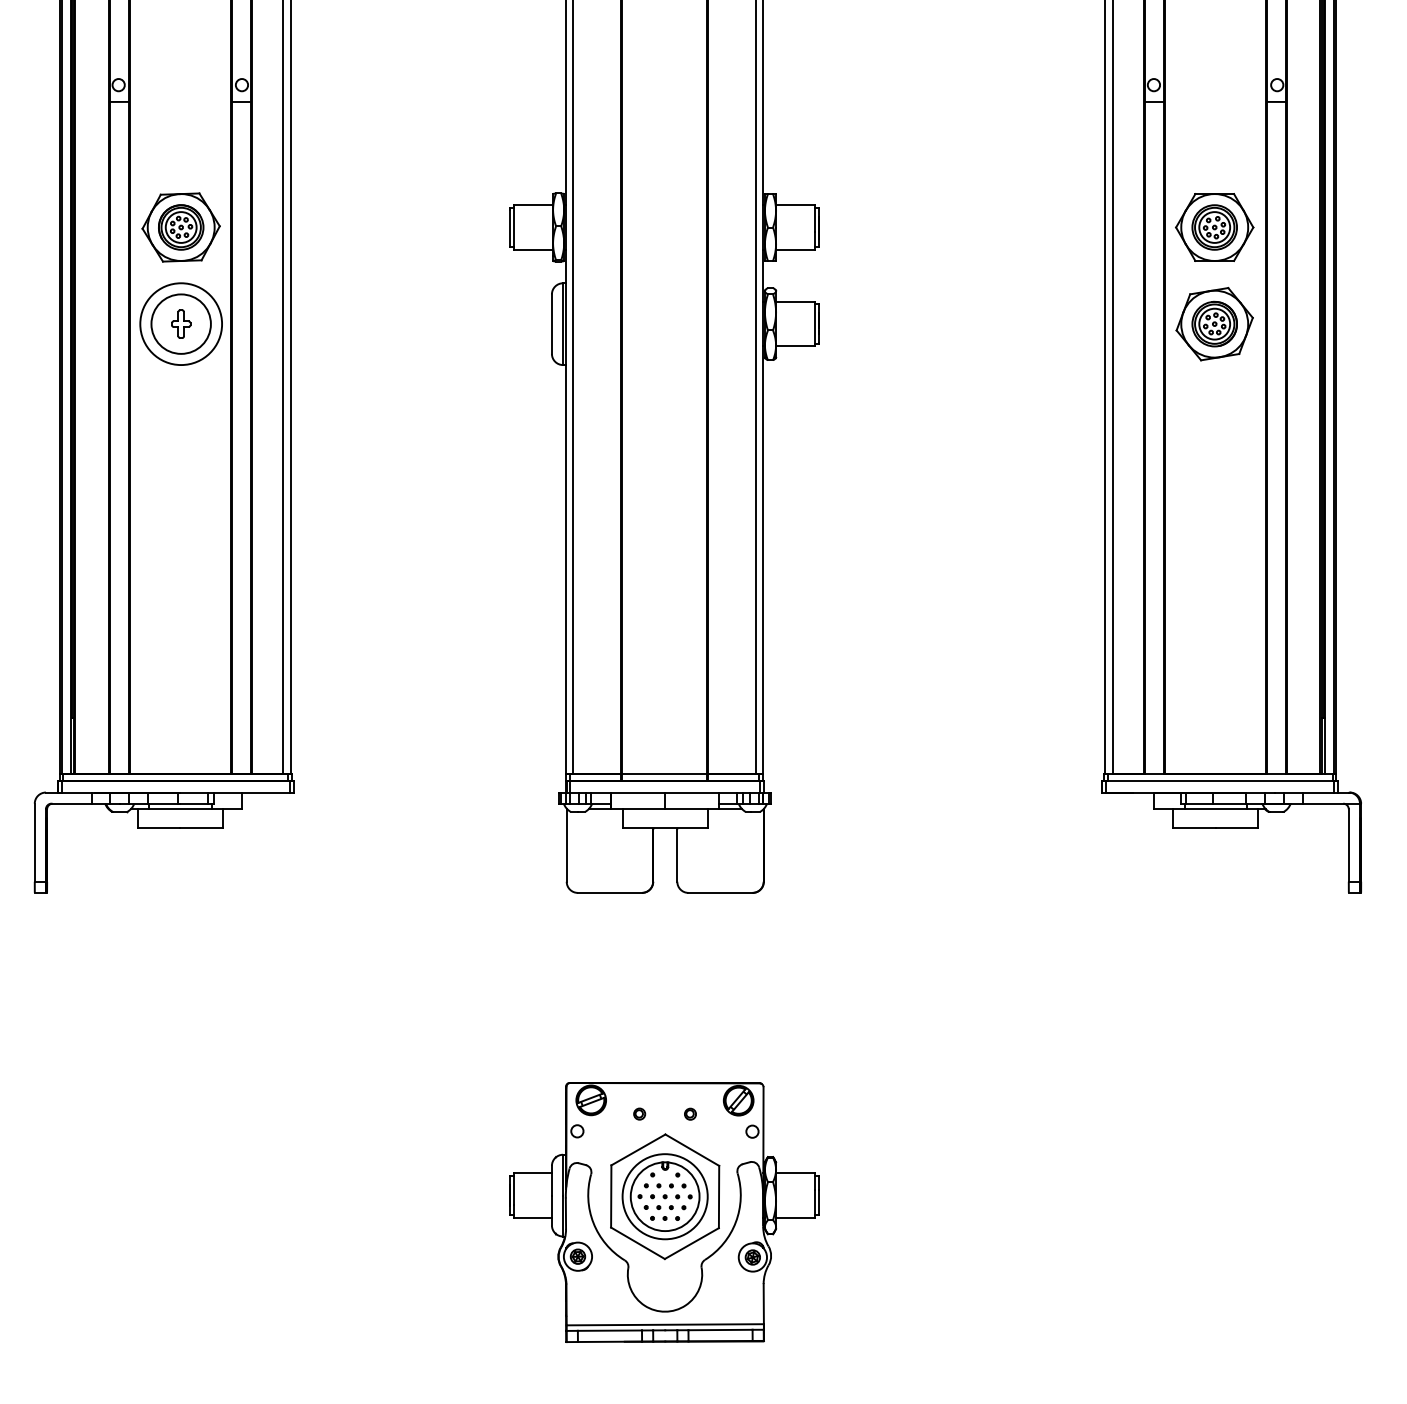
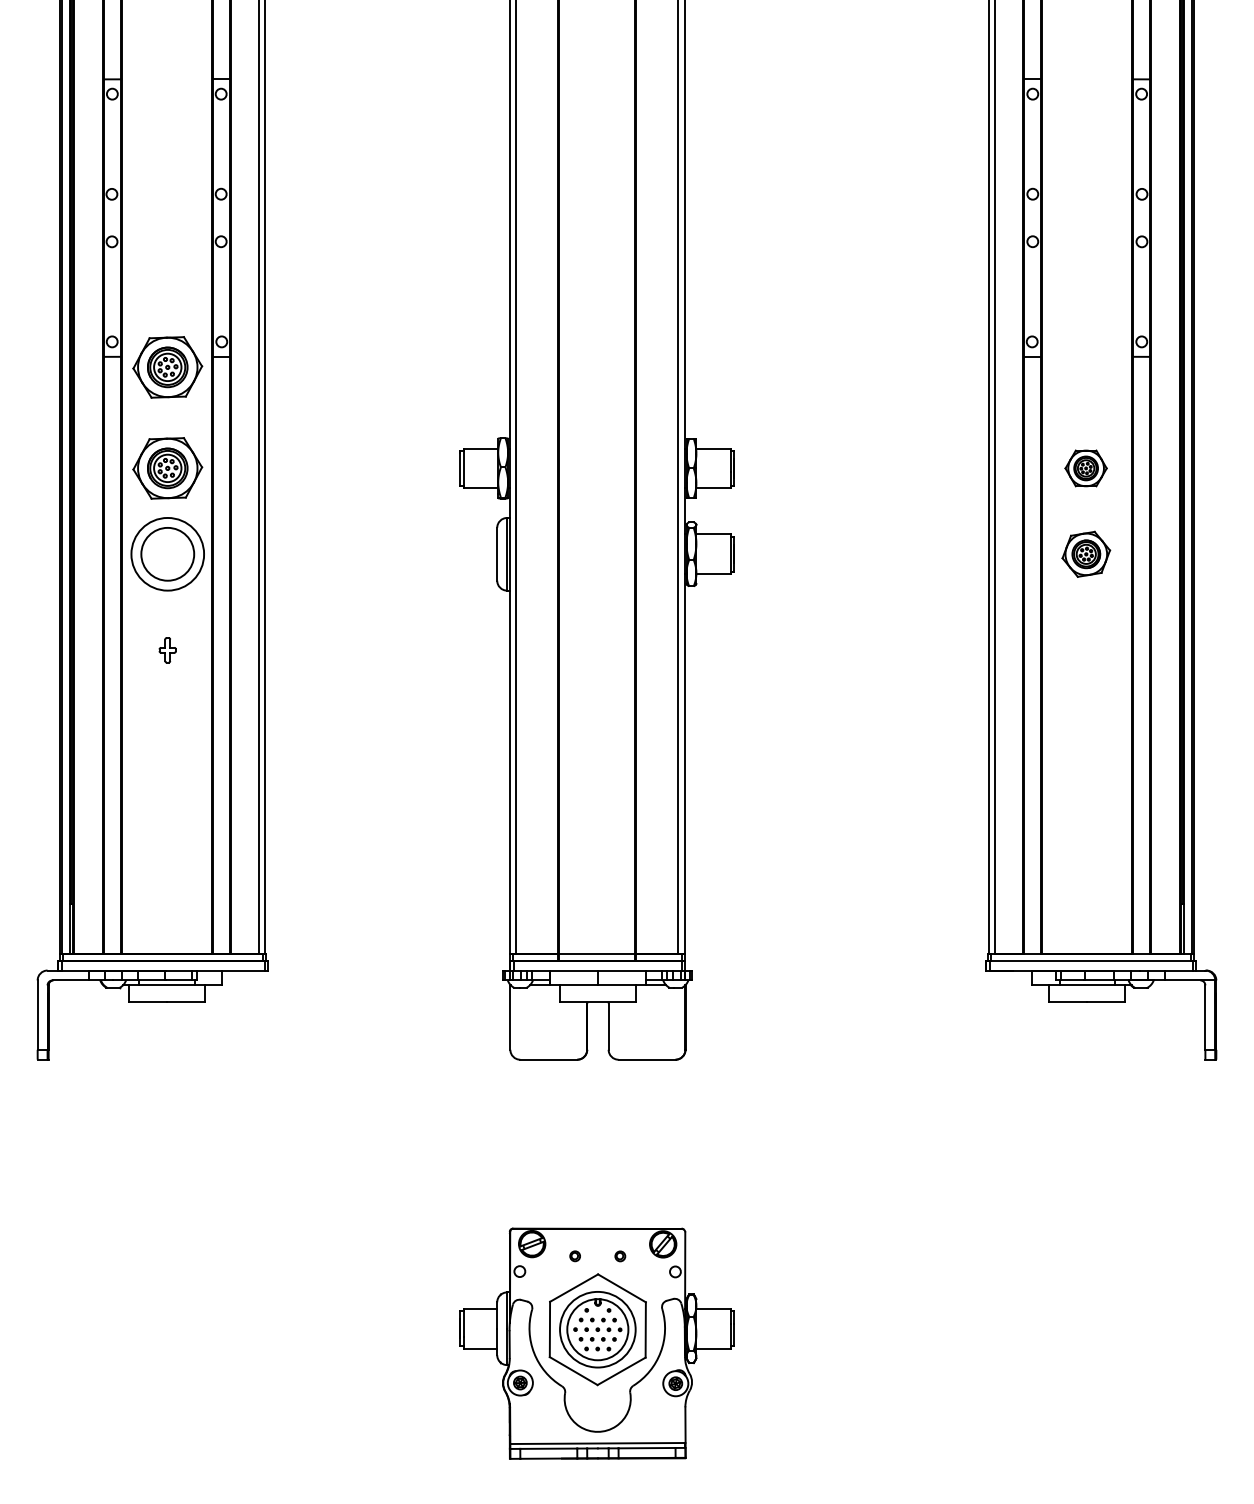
part: (180, 113) -> (167, 367), added
part: (1213, 227) -> (1085, 468), size x0.6
part: (180, 324) -> (167, 650), moved
part: (1215, 324) -> (1086, 554), size x0.7

